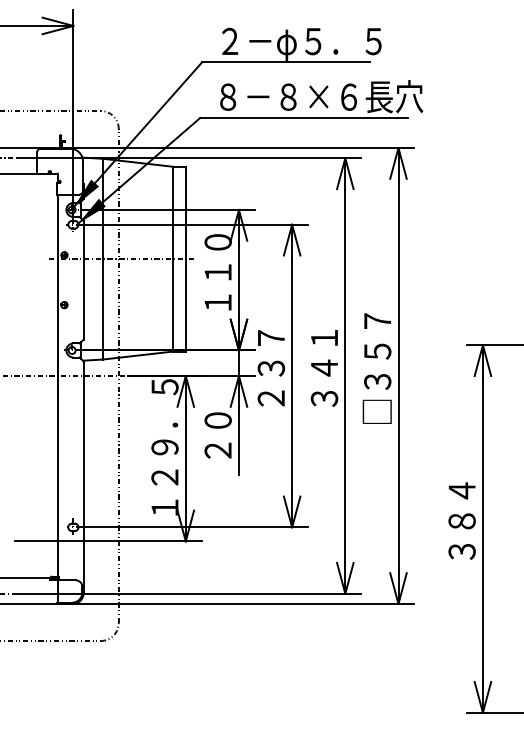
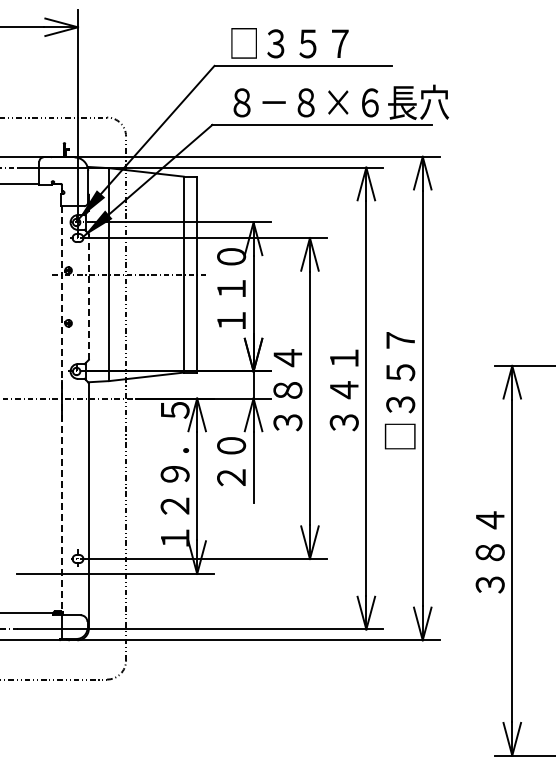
text: (299, 44) -> (317, 46), ２－φ５．５ -> □３５７
line: (83, 279) -> (88, 296), solid -> dashed
text: (270, 368) -> (287, 390), ２３７ -> ３８４
line: (57, 386) -> (61, 409), solid -> dashed

